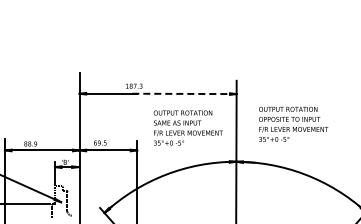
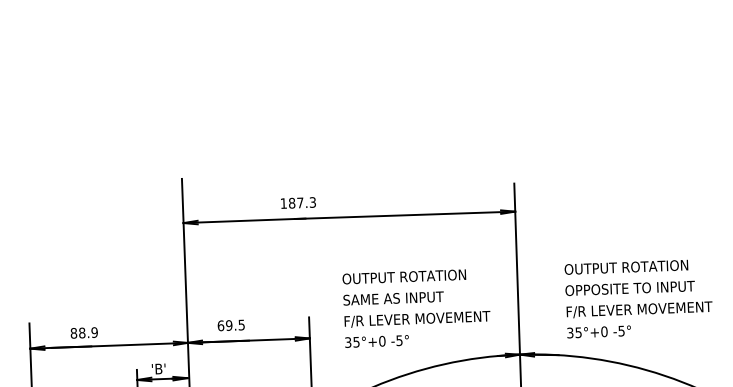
line: (184, 93) -> (405, 214), dashed -> solid
text: (293, 123) -> (638, 296), moved
text: (187, 127) -> (414, 307), moved

